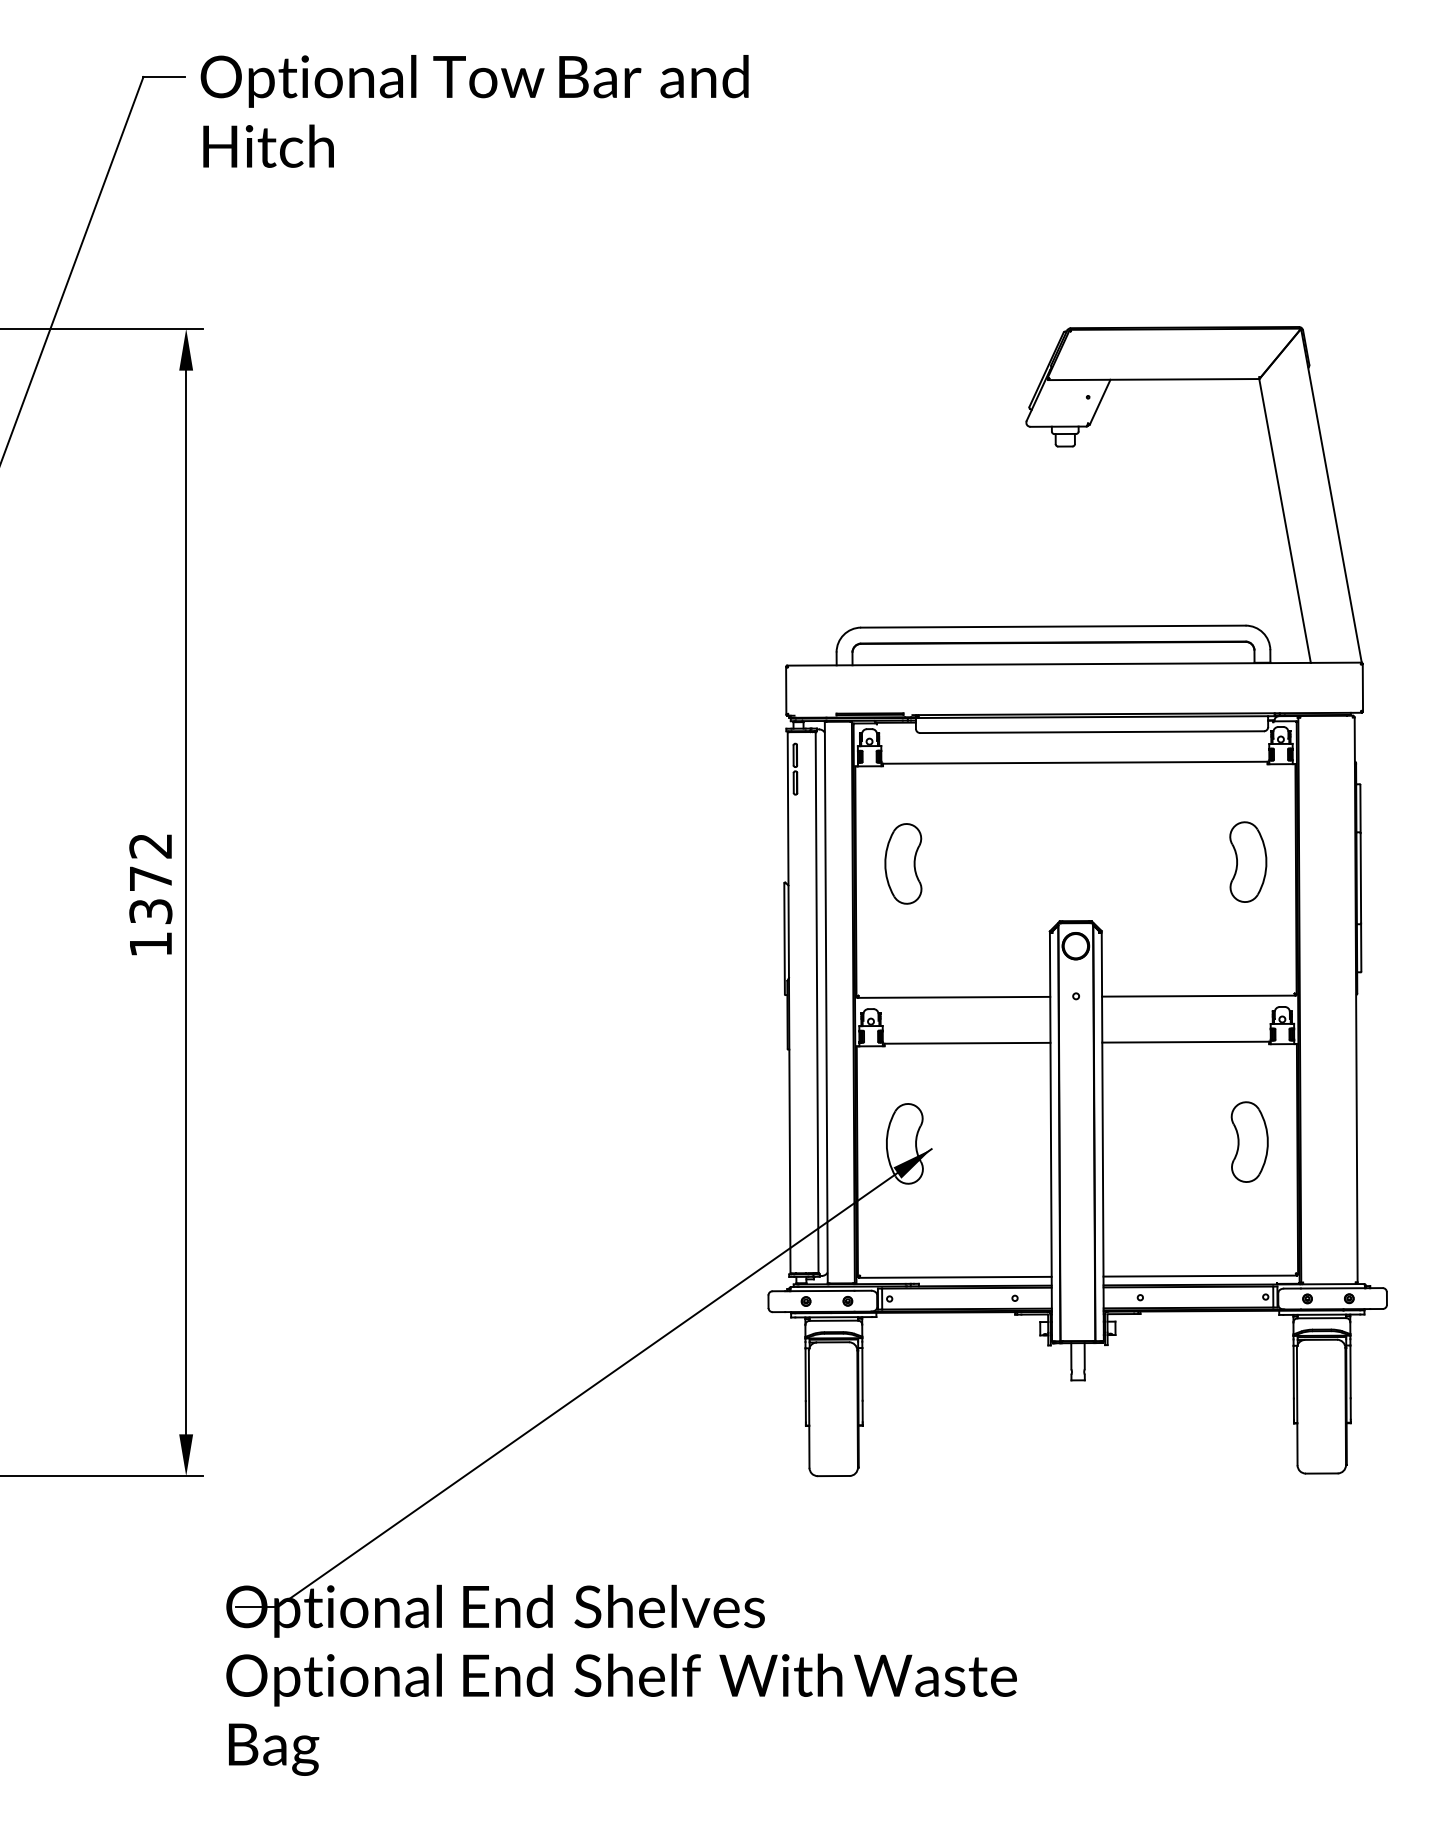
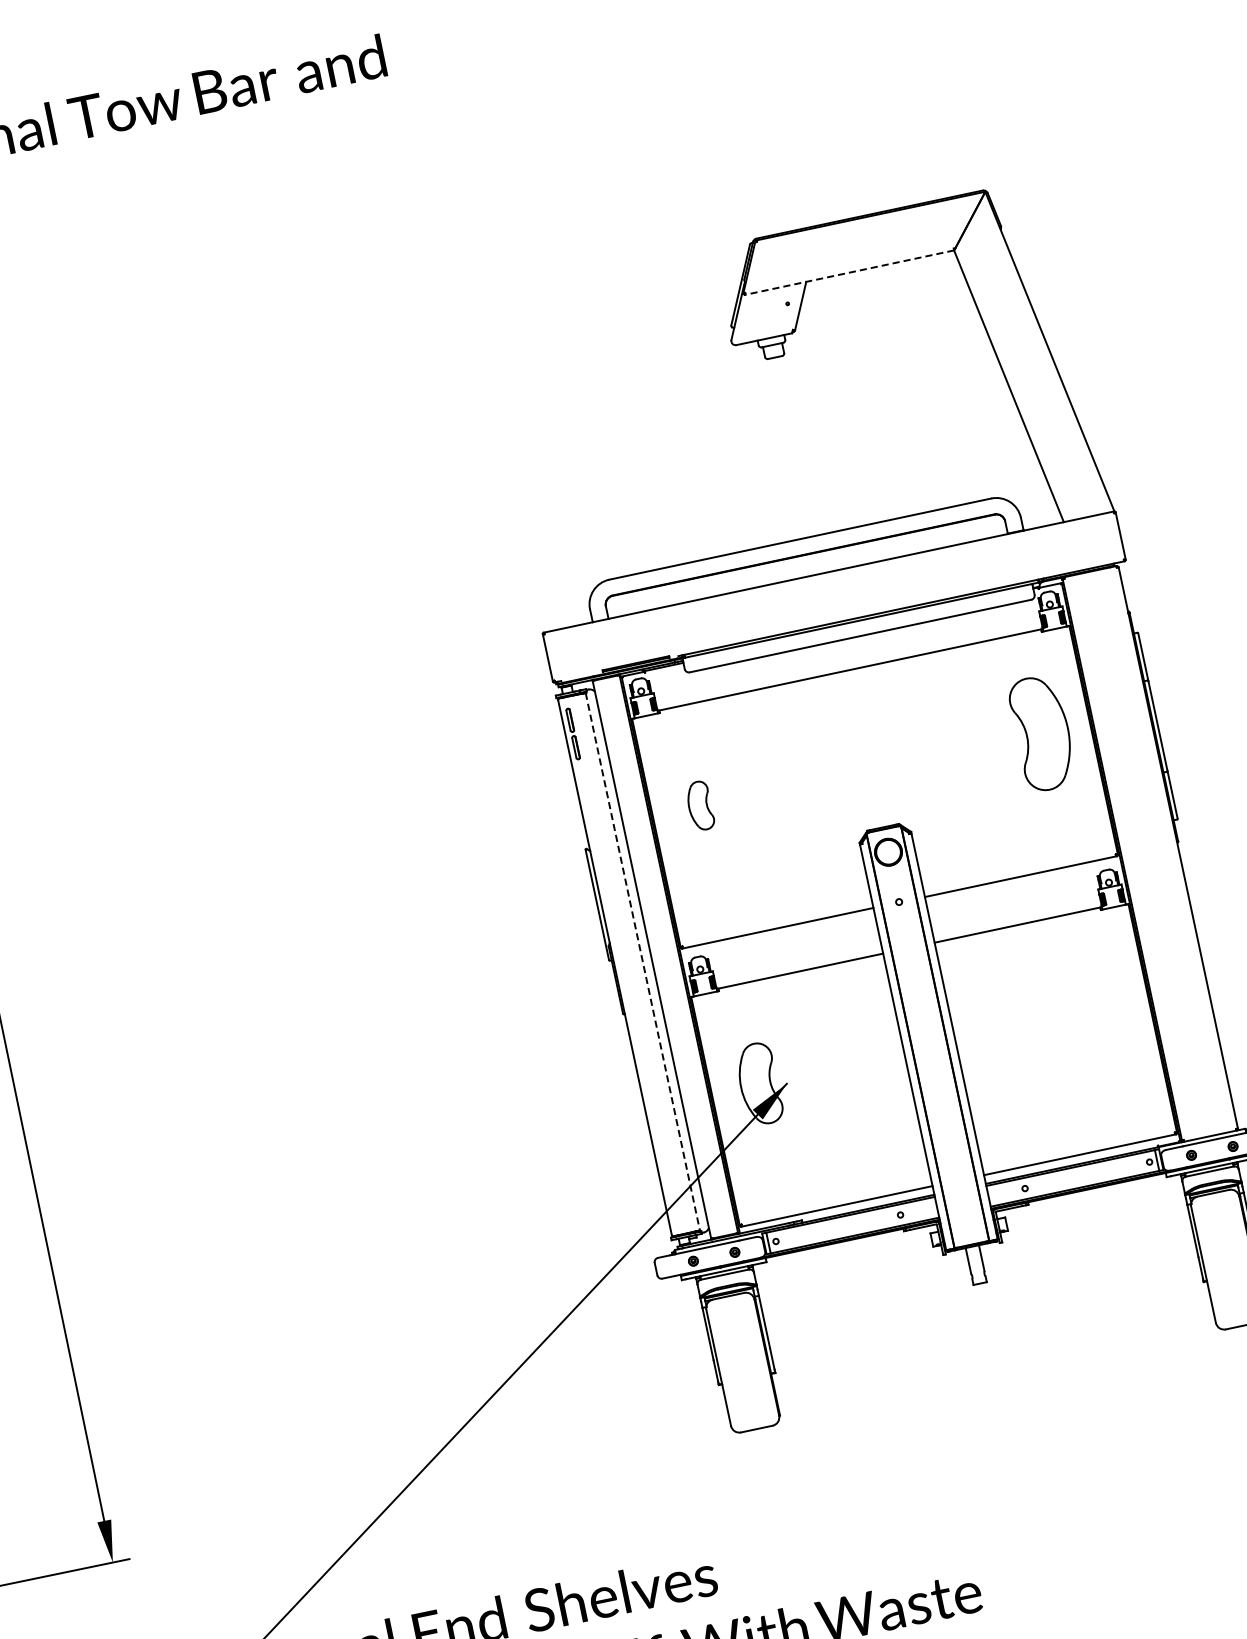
line: (1153, 379) -> (849, 272), solid -> dashed
part: (1248, 861) -> (1042, 732), size x1.4
part: (903, 863) -> (700, 805), size x0.6
line: (817, 1002) -> (643, 961), solid -> dashed
part: (1249, 1141) -> (1101, 1010), removed

